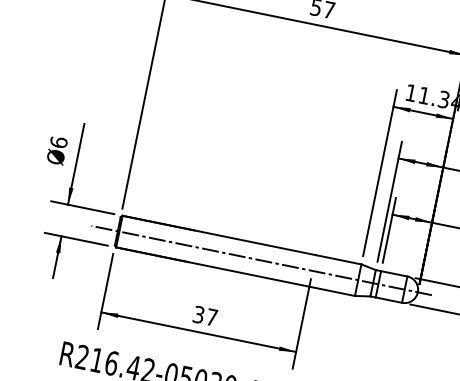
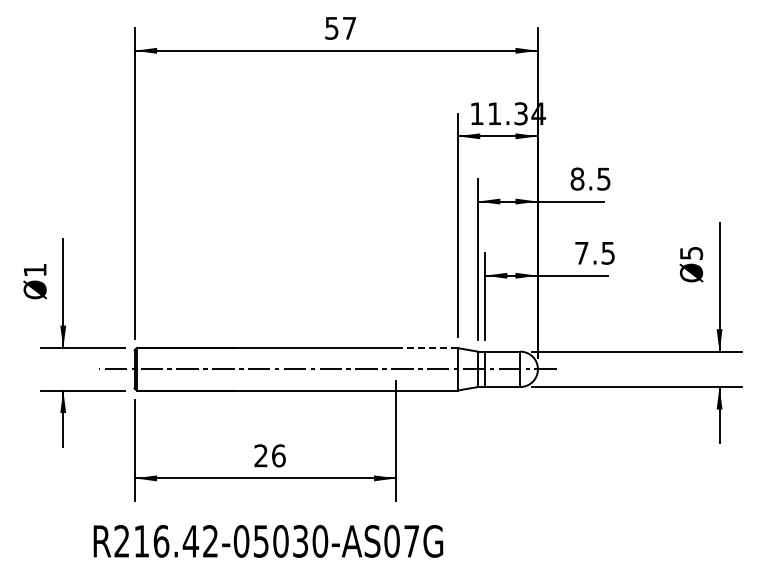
text: (58, 141) -> (34, 269), Ø6 -> Ø1
line: (338, 260) -> (427, 348), solid -> dashed
text: (205, 315) -> (269, 455), 37 -> 26

